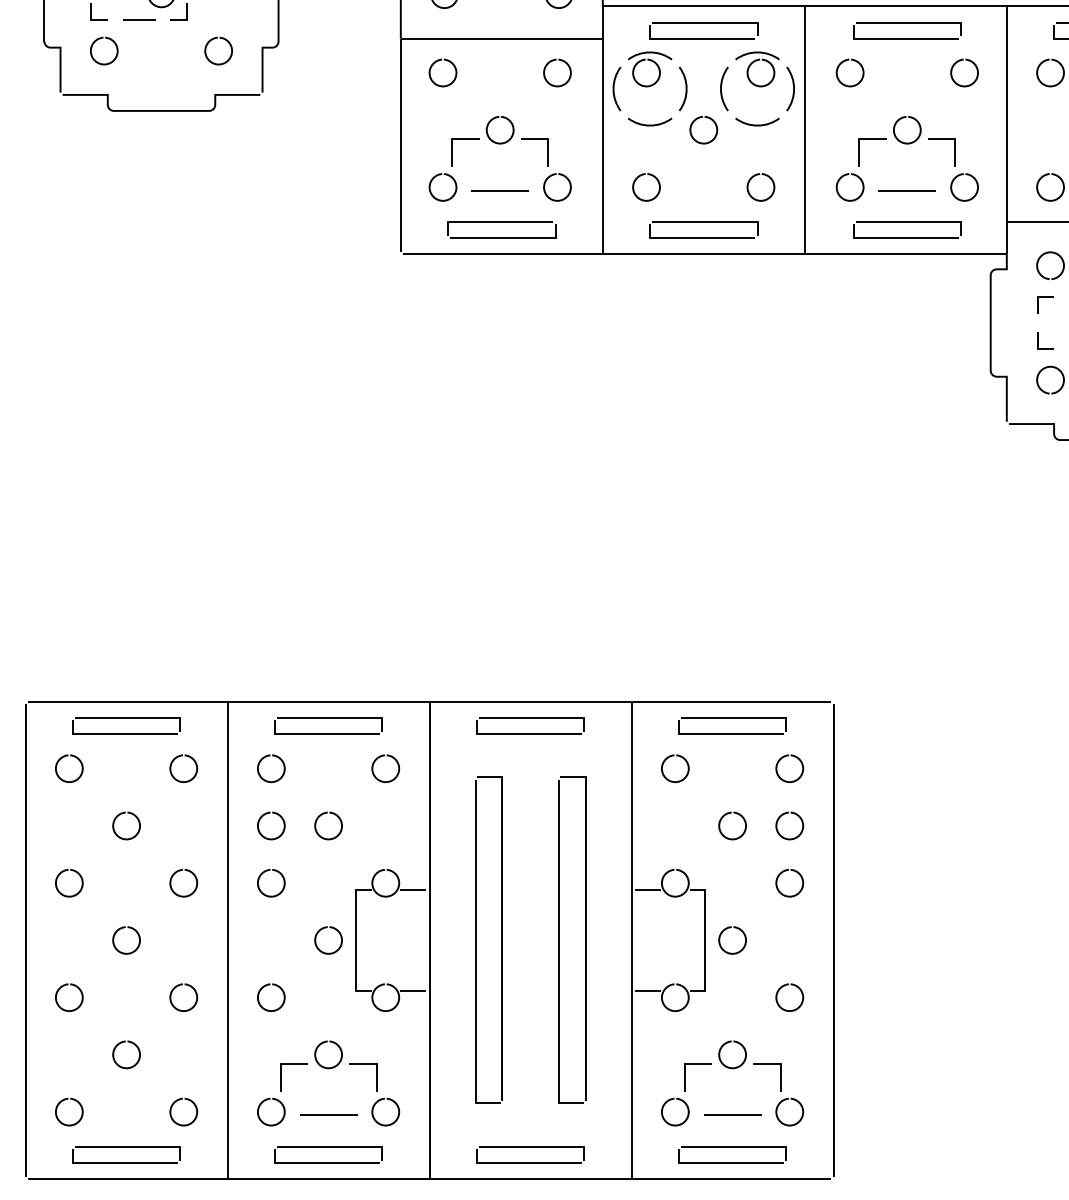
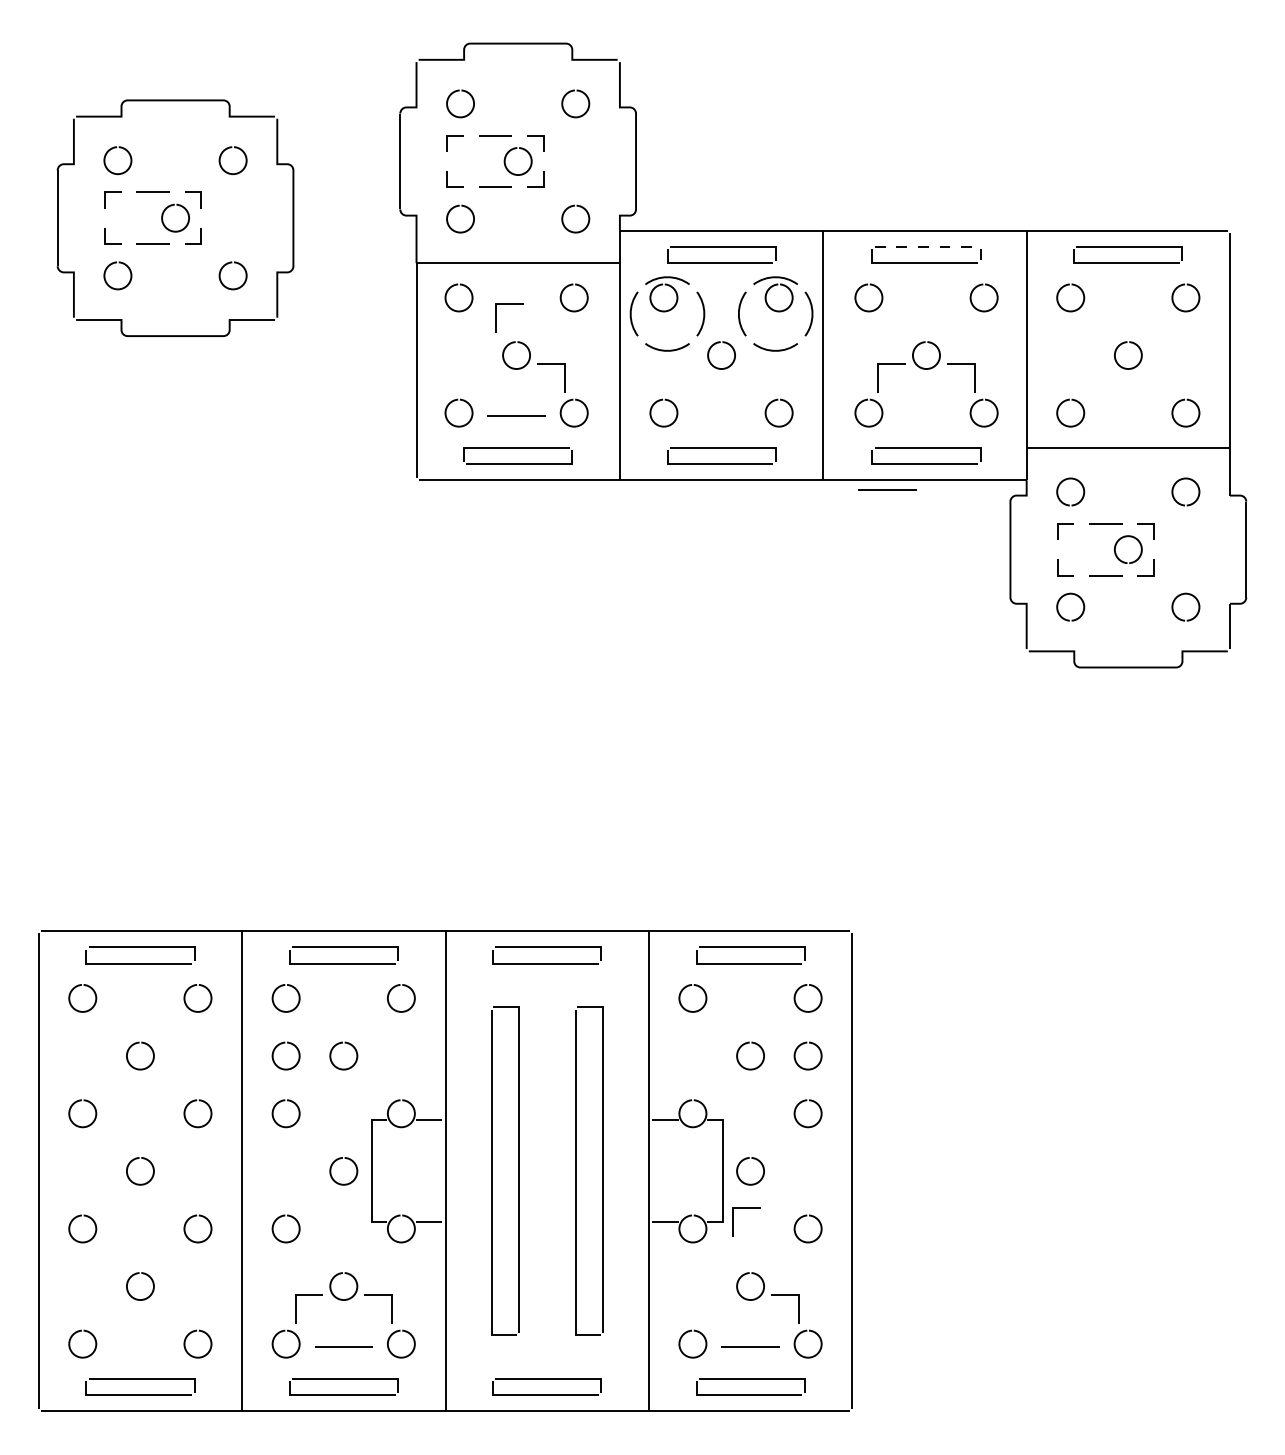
line: (916, 22) -> (935, 247), solid -> dashed
line: (465, 139) -> (509, 304), moved
line: (907, 189) -> (887, 489), moved
line: (697, 1063) -> (746, 1208), moved

